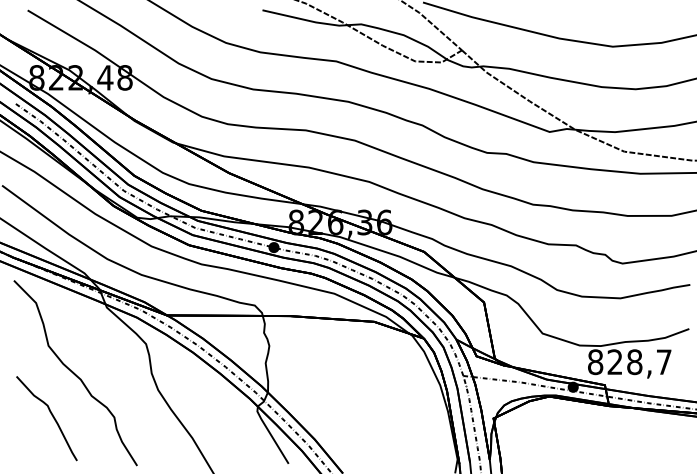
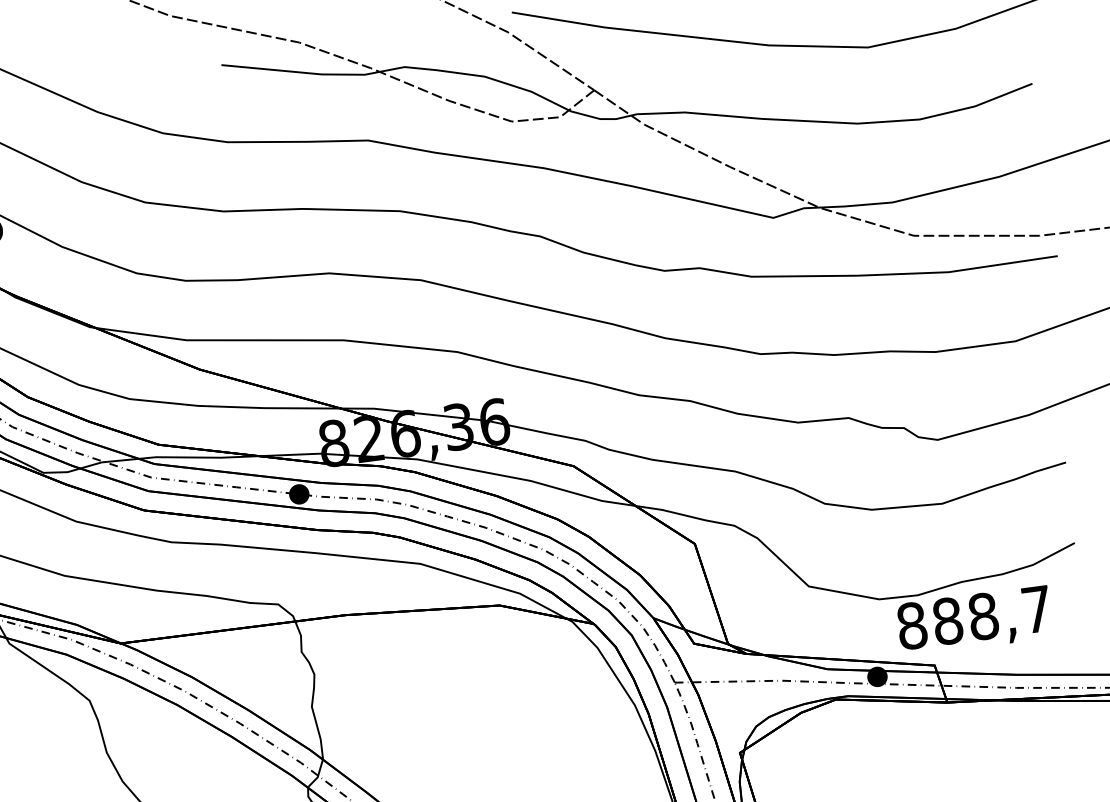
text: (614, 362) -> (946, 621), 828,7 -> 888,7

